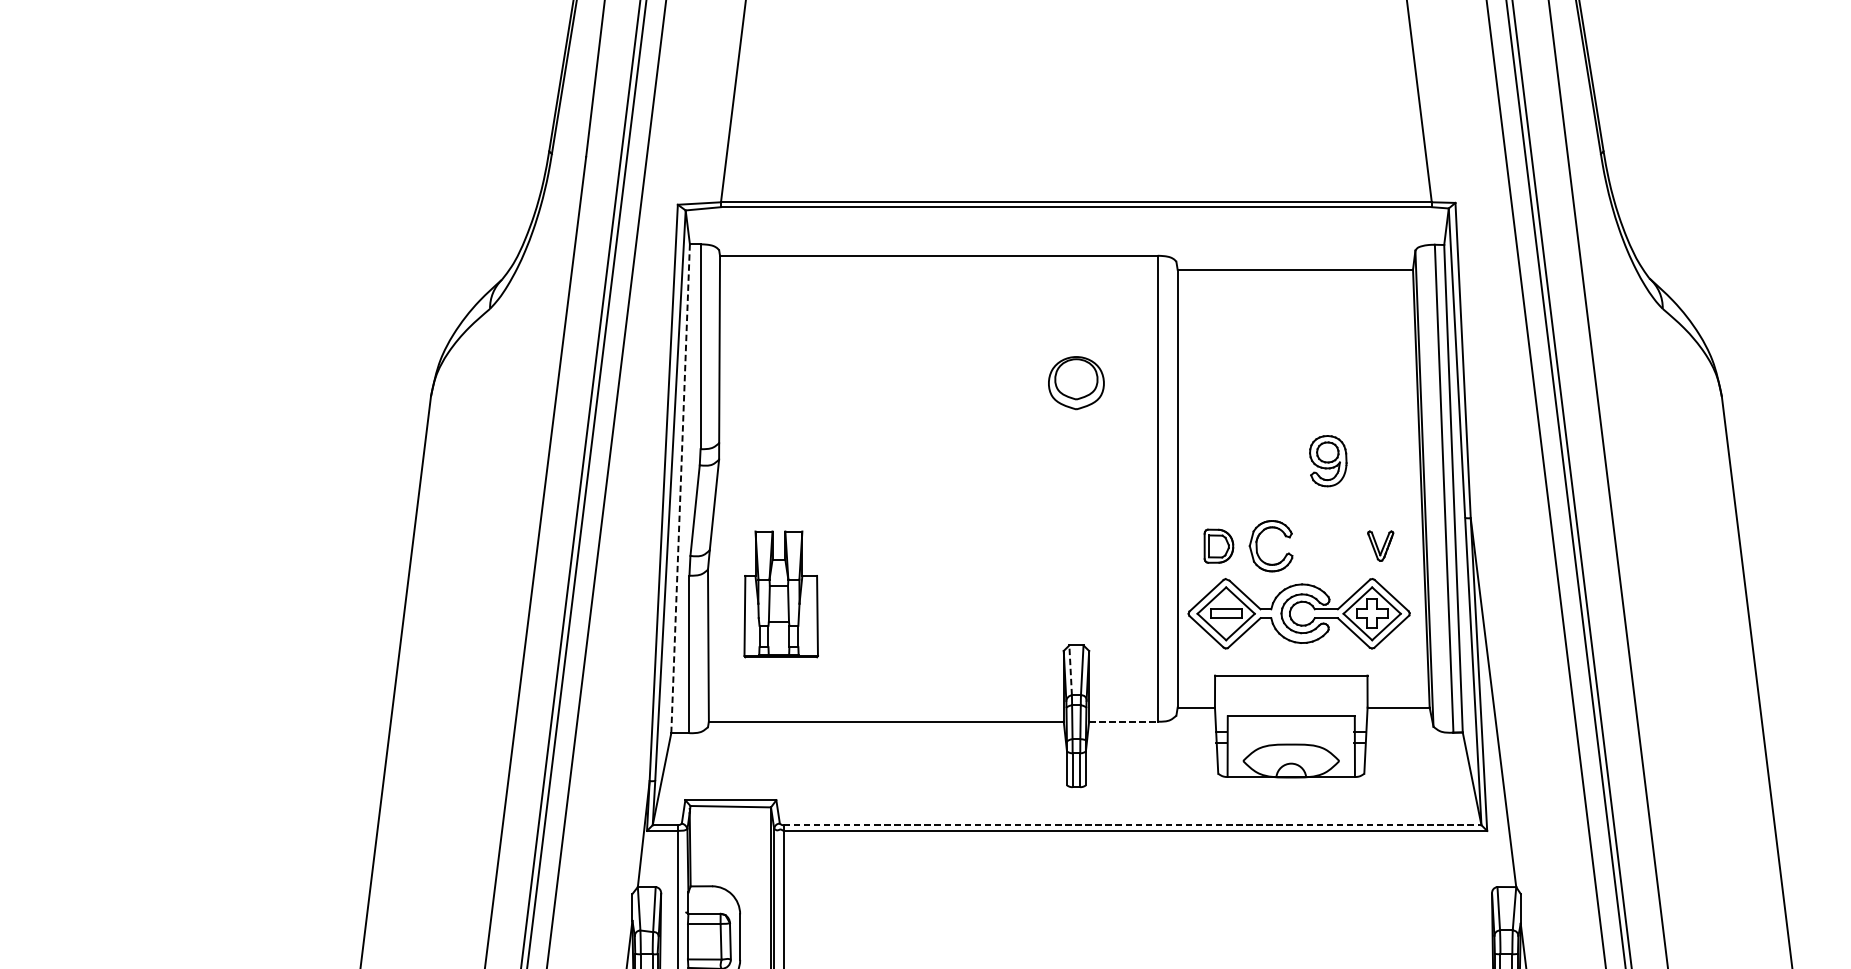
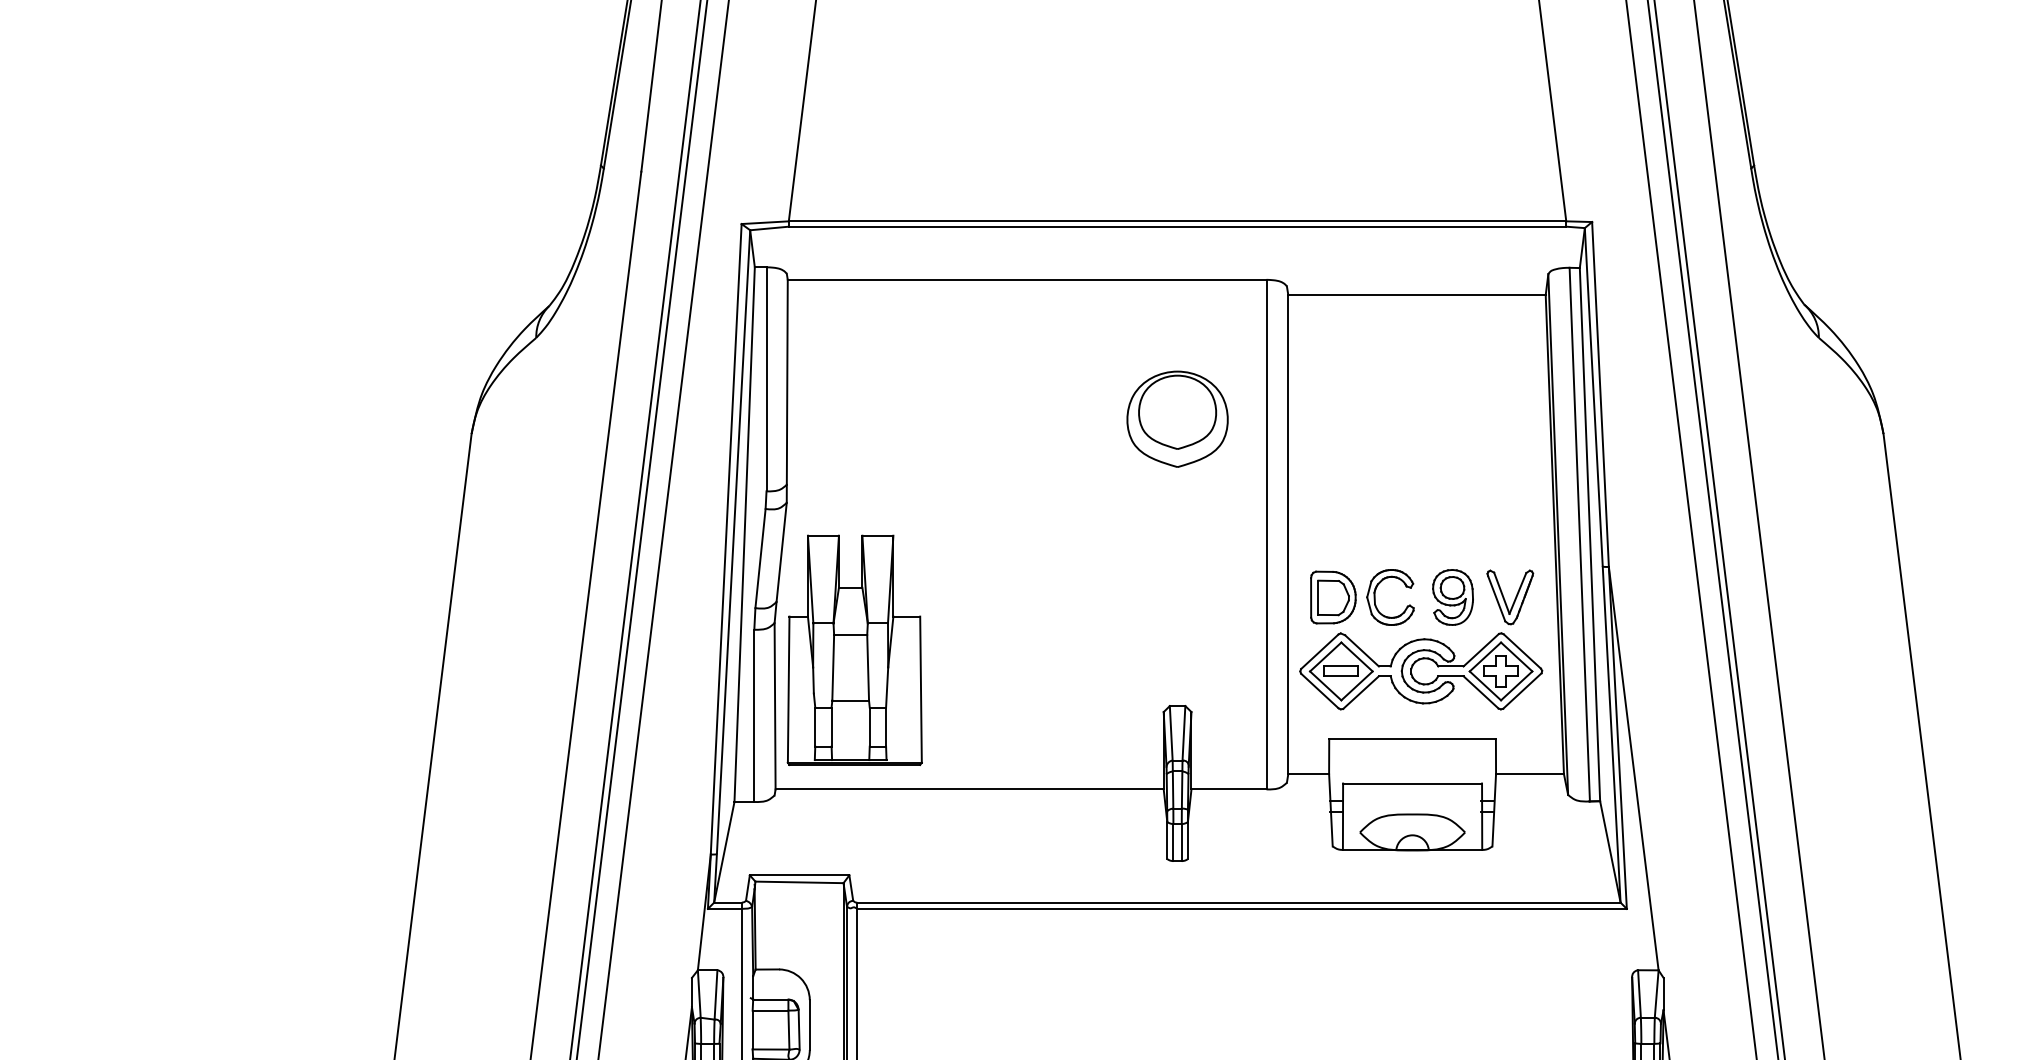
part: (1076, 382) -> (1177, 418), size x1.67
part: (1327, 461) -> (1452, 597), moved
line: (680, 488) -> (744, 534), dashed -> solid
part: (1218, 546) -> (1333, 597), size x1.43
part: (1380, 546) -> (1510, 597), size x1.67
part: (781, 593) -> (854, 649), size x1.67
line: (1070, 669) -> (1171, 732), dashed -> solid
line: (1122, 721) -> (1228, 789), dashed -> solid
line: (1132, 825) -> (1238, 902), dashed -> solid

